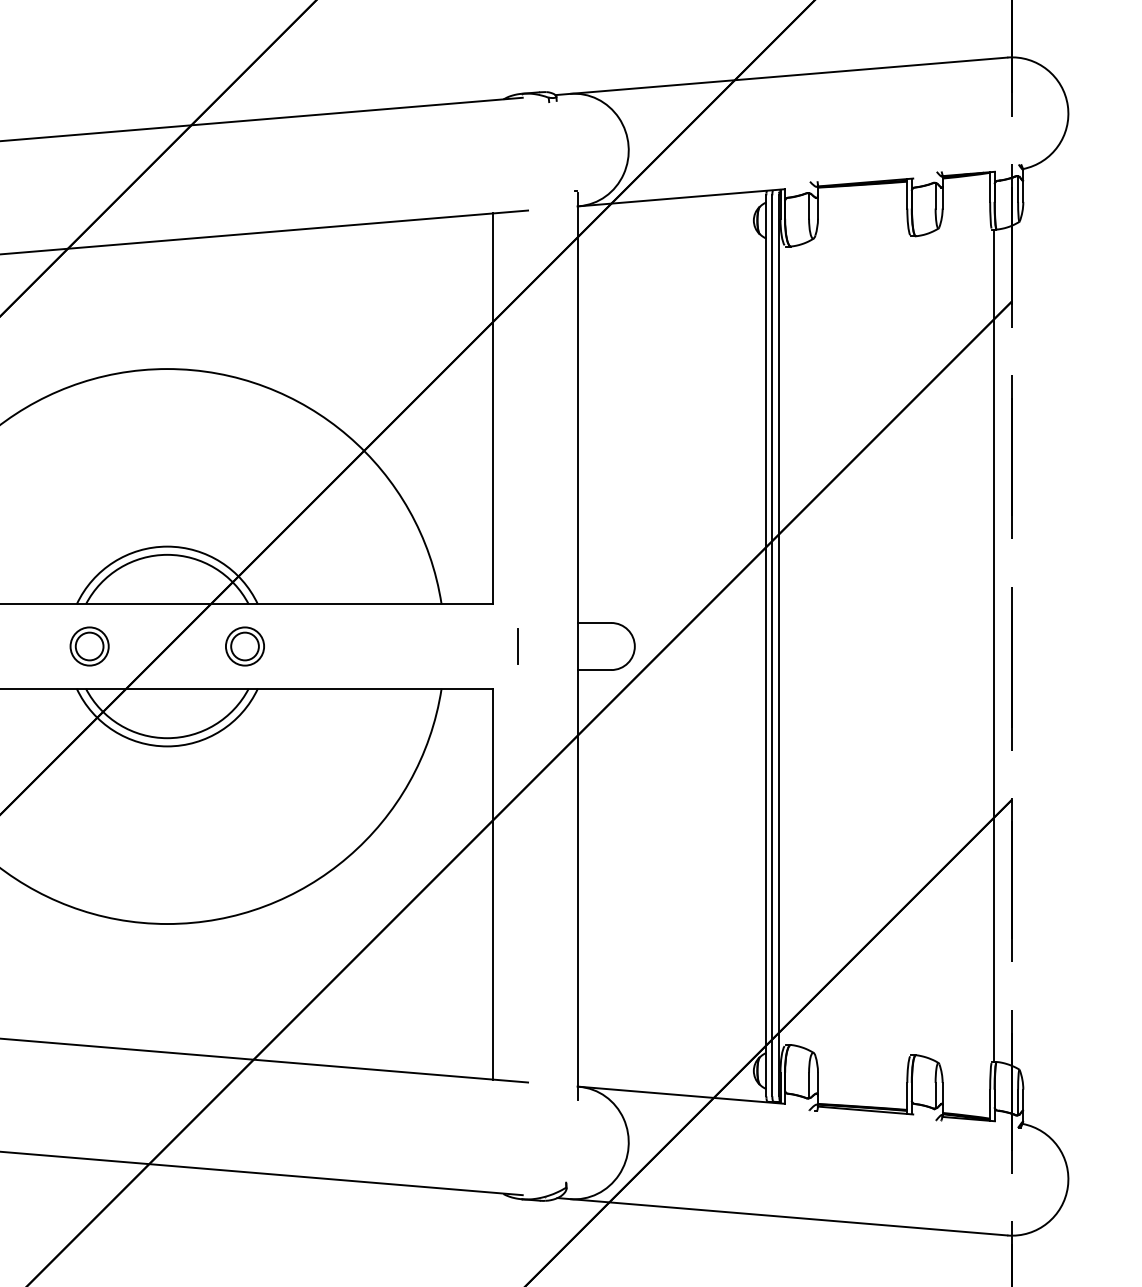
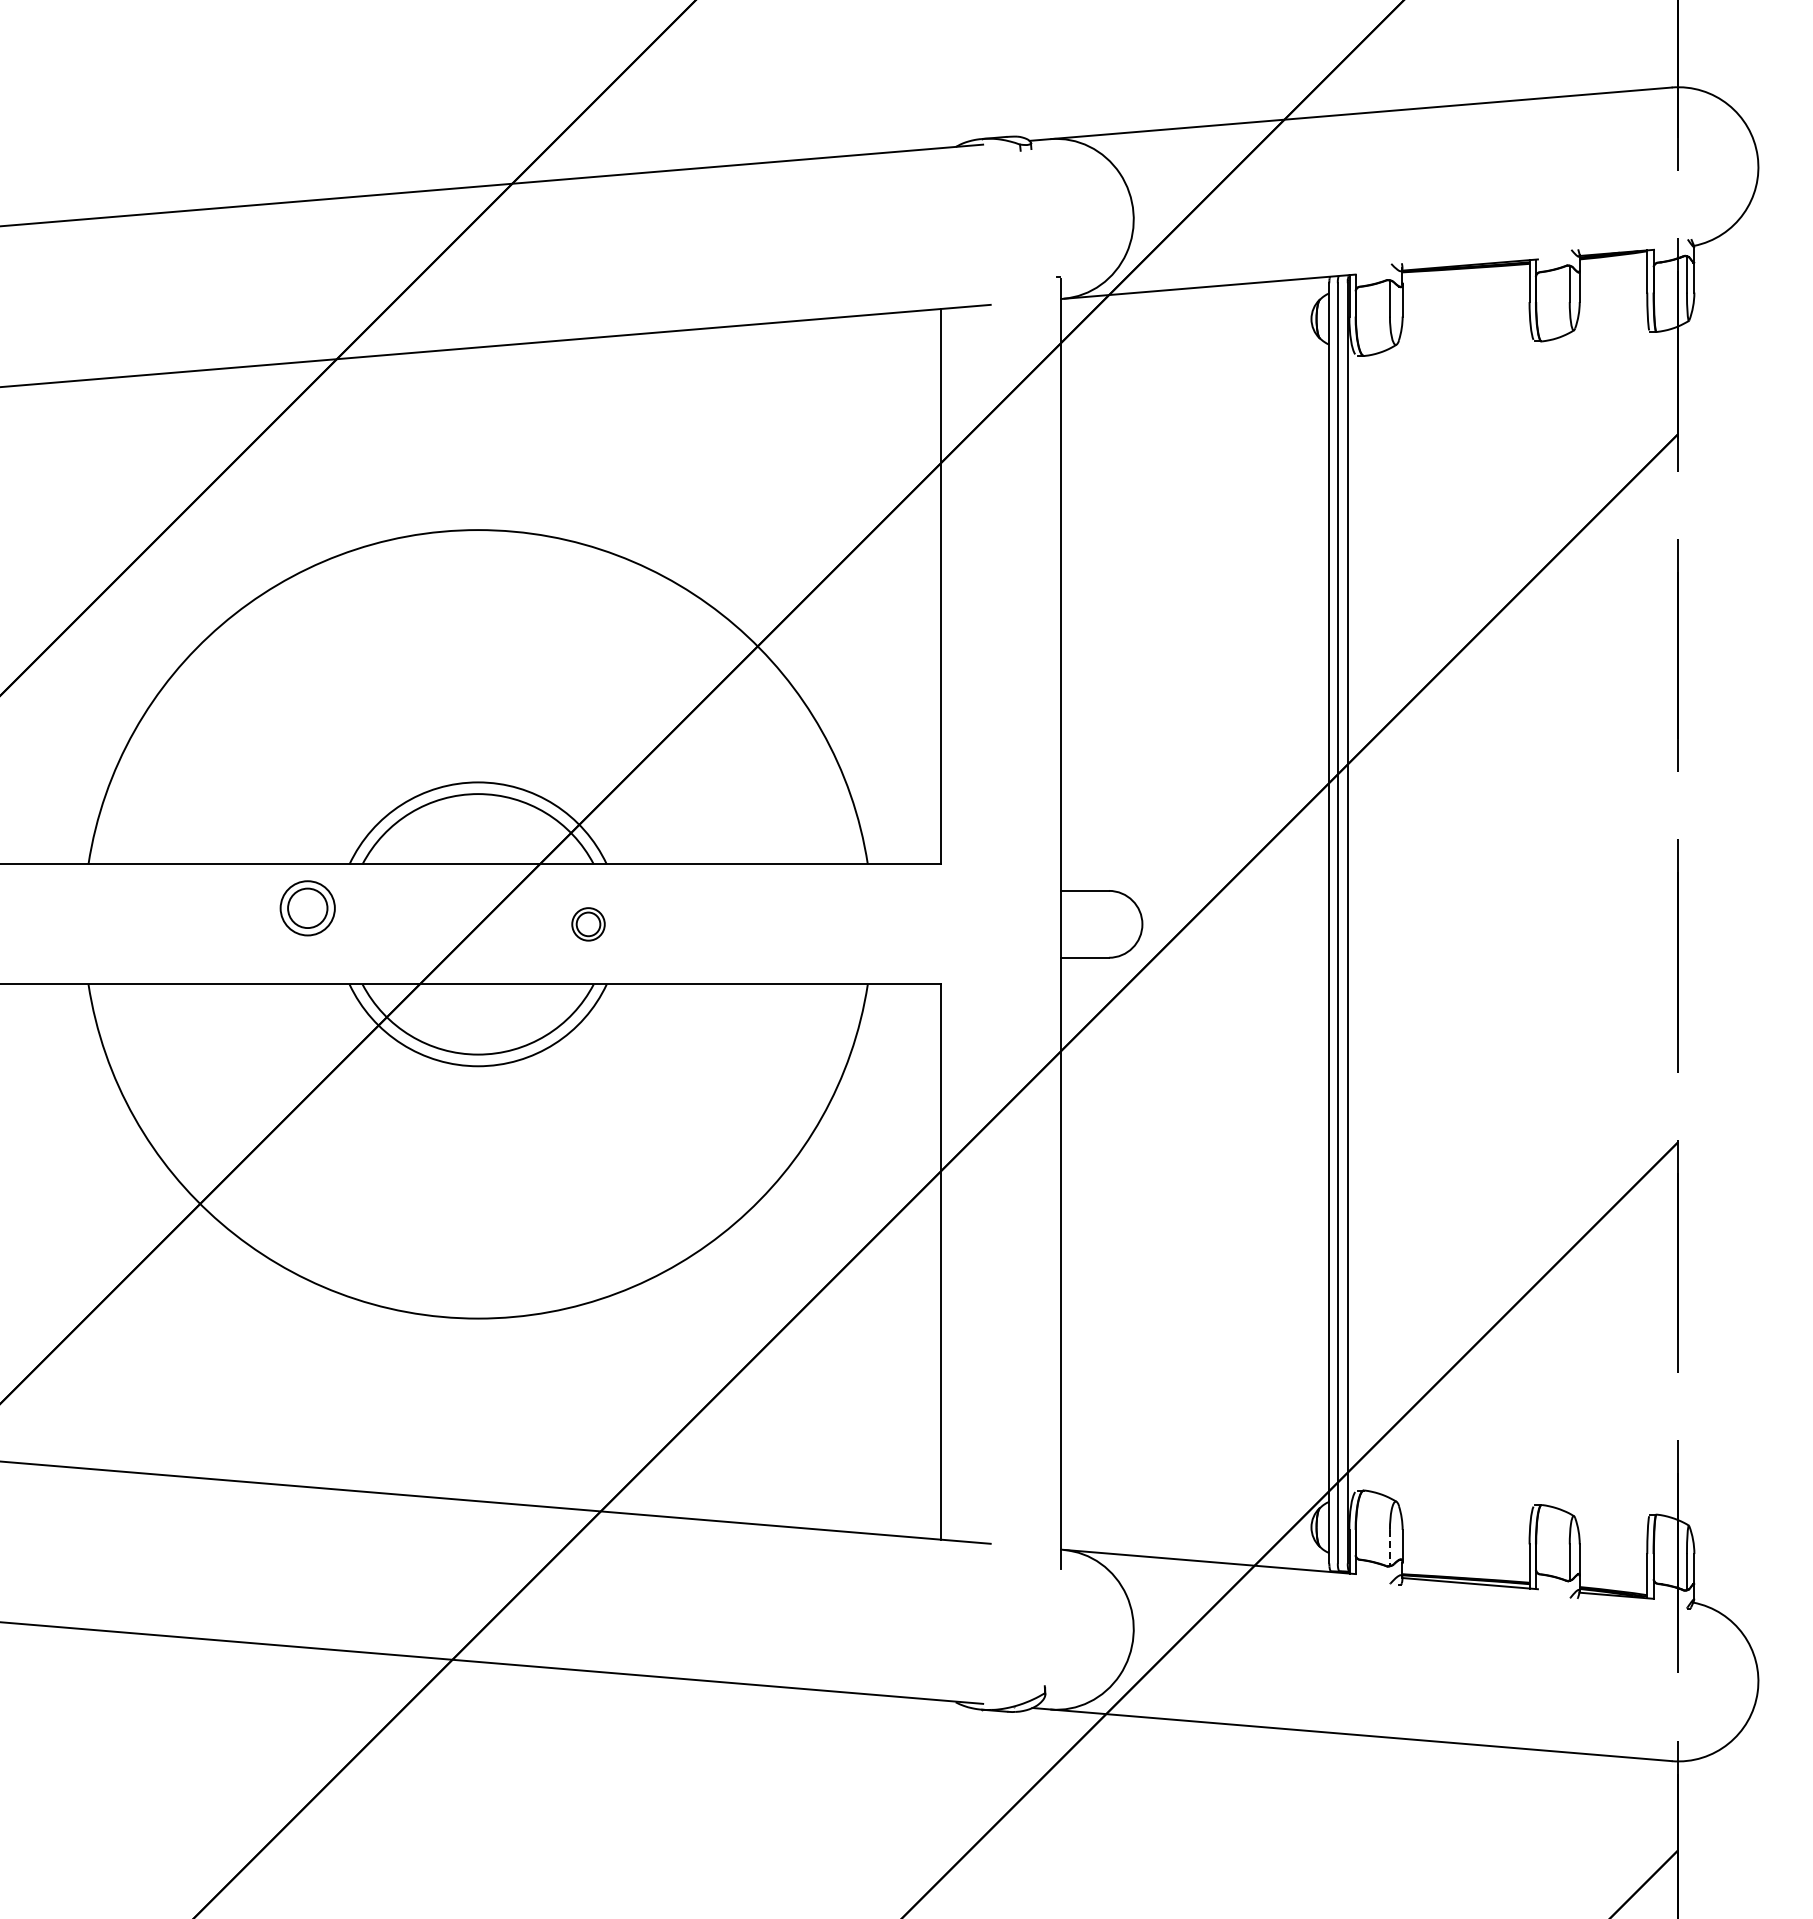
line: (994, 645) -> (1653, 923), removed
part: (89, 646) -> (307, 908), moved
part: (245, 646) -> (588, 924), size x0.6
line: (517, 646) -> (975, 924), removed
line: (808, 1085) -> (1389, 1548), solid -> dashed

